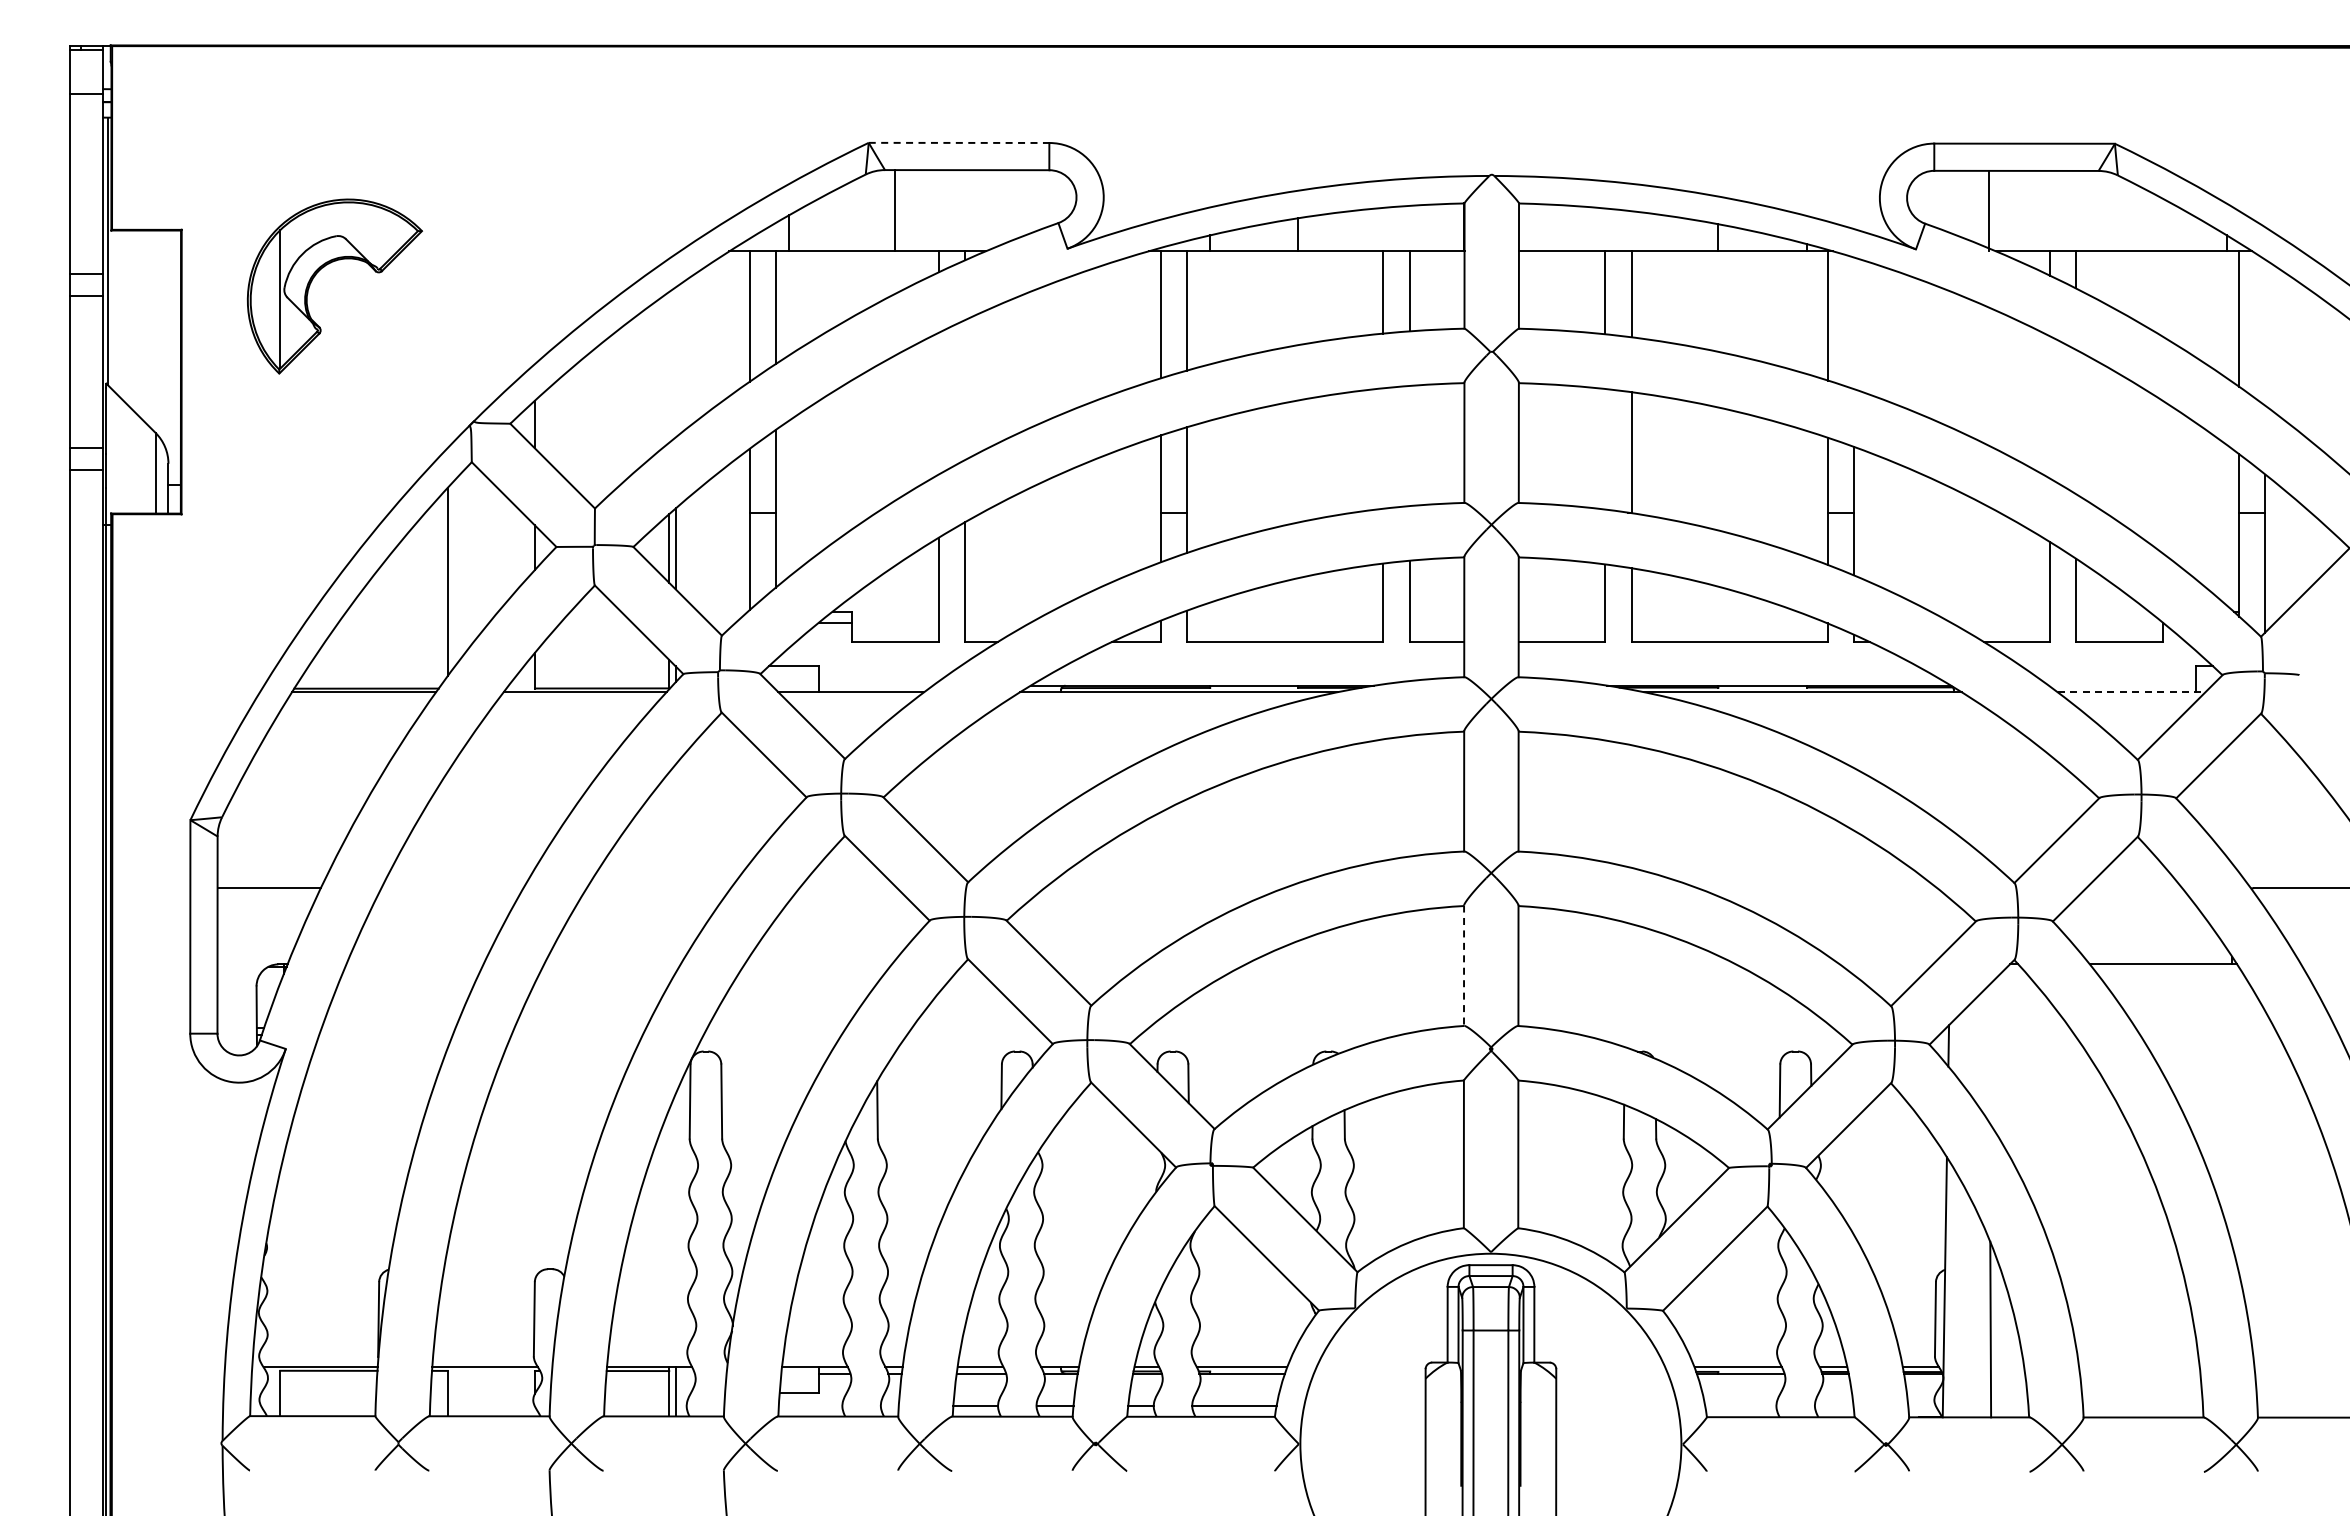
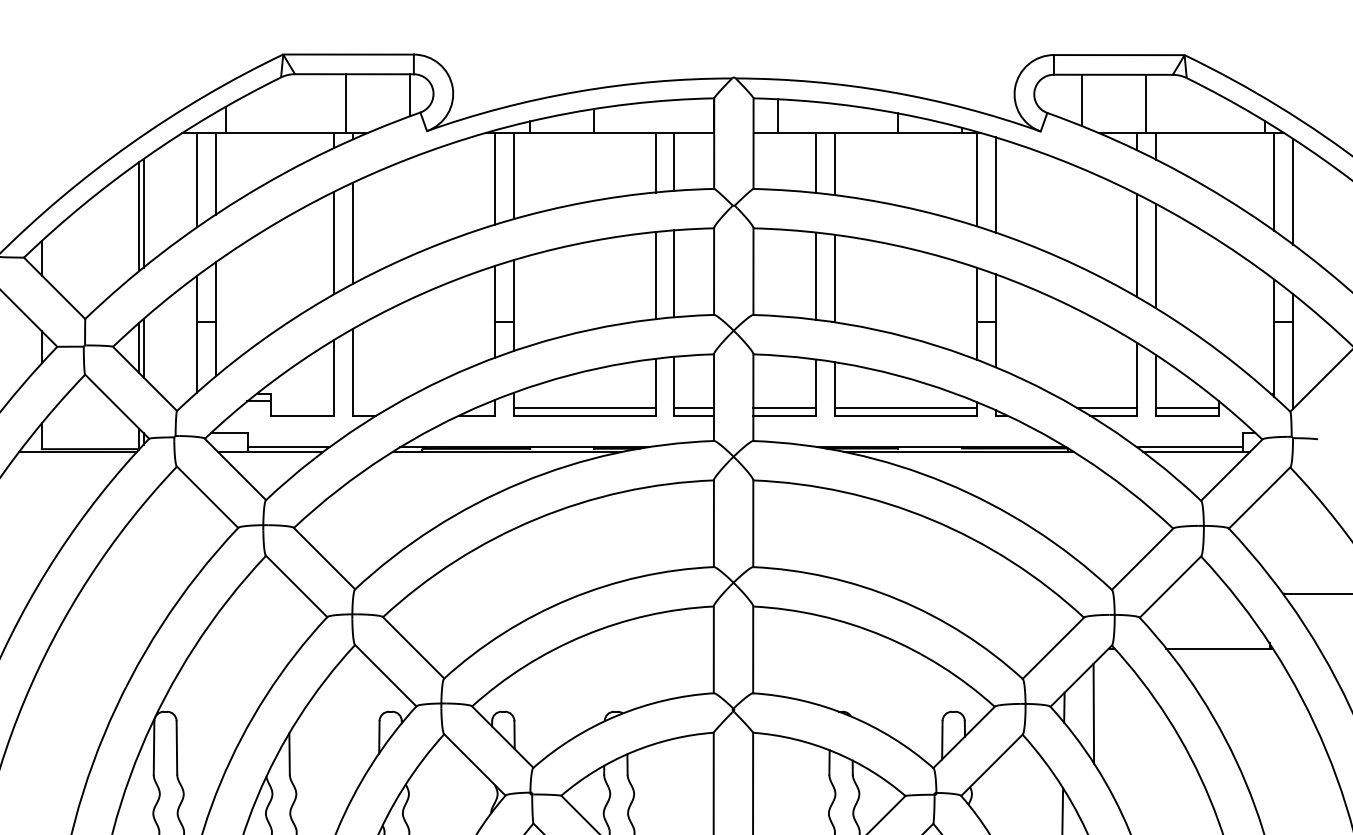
line: (959, 142) -> (348, 54), dashed -> solid
line: (1043, 199) -> (409, 95), added
line: (1972, 205) -> (1081, 99), added
line: (895, 210) -> (346, 103), moved
line: (1988, 210) -> (1145, 103), moved
line: (1552, 227) -> (777, 115), added
line: (1853, 323) -> (995, 185), added
line: (2265, 332) -> (1293, 191), added
line: (675, 362) -> (143, 213), added
line: (669, 367) -> (139, 216), added
line: (965, 390) -> (353, 233), added
line: (939, 403) -> (334, 243), added
line: (2049, 407) -> (1137, 245), added
line: (2075, 421) -> (1156, 256), added
line: (1409, 446) -> (674, 274), added
line: (1383, 448) -> (655, 275), added
line: (1605, 449) -> (816, 276), added
line: (1285, 631) -> (584, 407), added
line: (1436, 631) -> (693, 407), added
line: (1561, 631) -> (784, 407), added
line: (1729, 631) -> (905, 407), added
line: (2007, 631) -> (1106, 407), added
line: (2118, 631) -> (1187, 407), added
line: (876, 685) -> (288, 447), added
line: (2121, 685) -> (1189, 447), added
line: (2131, 692) -> (1196, 452), dashed -> solid
line: (1464, 966) -> (714, 650), dashed -> solid
line: (1989, 1054) -> (1093, 713), added

